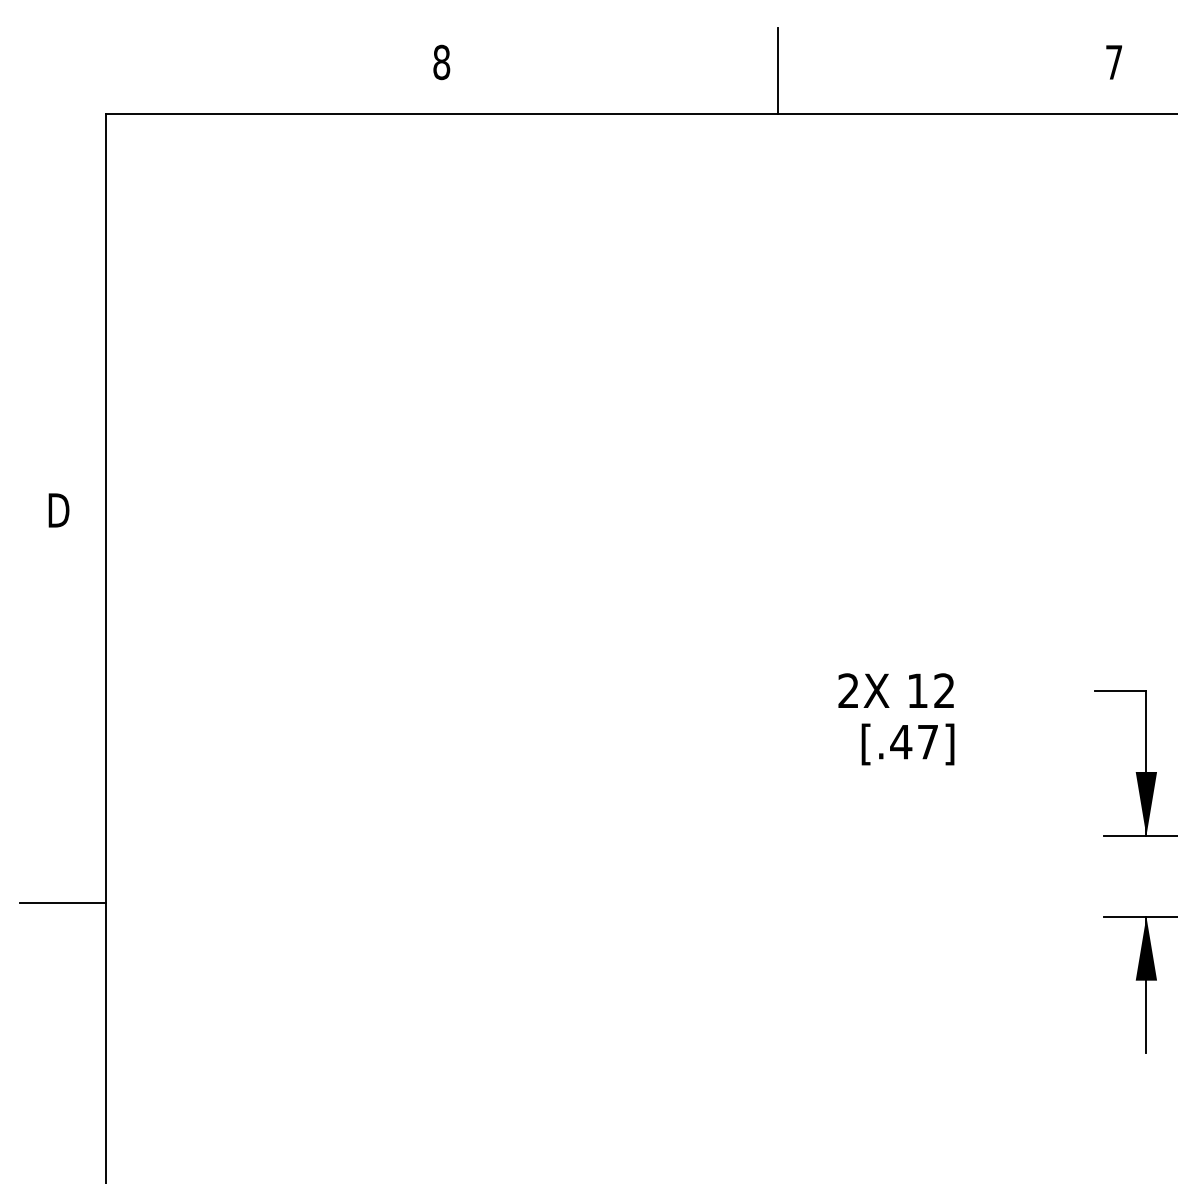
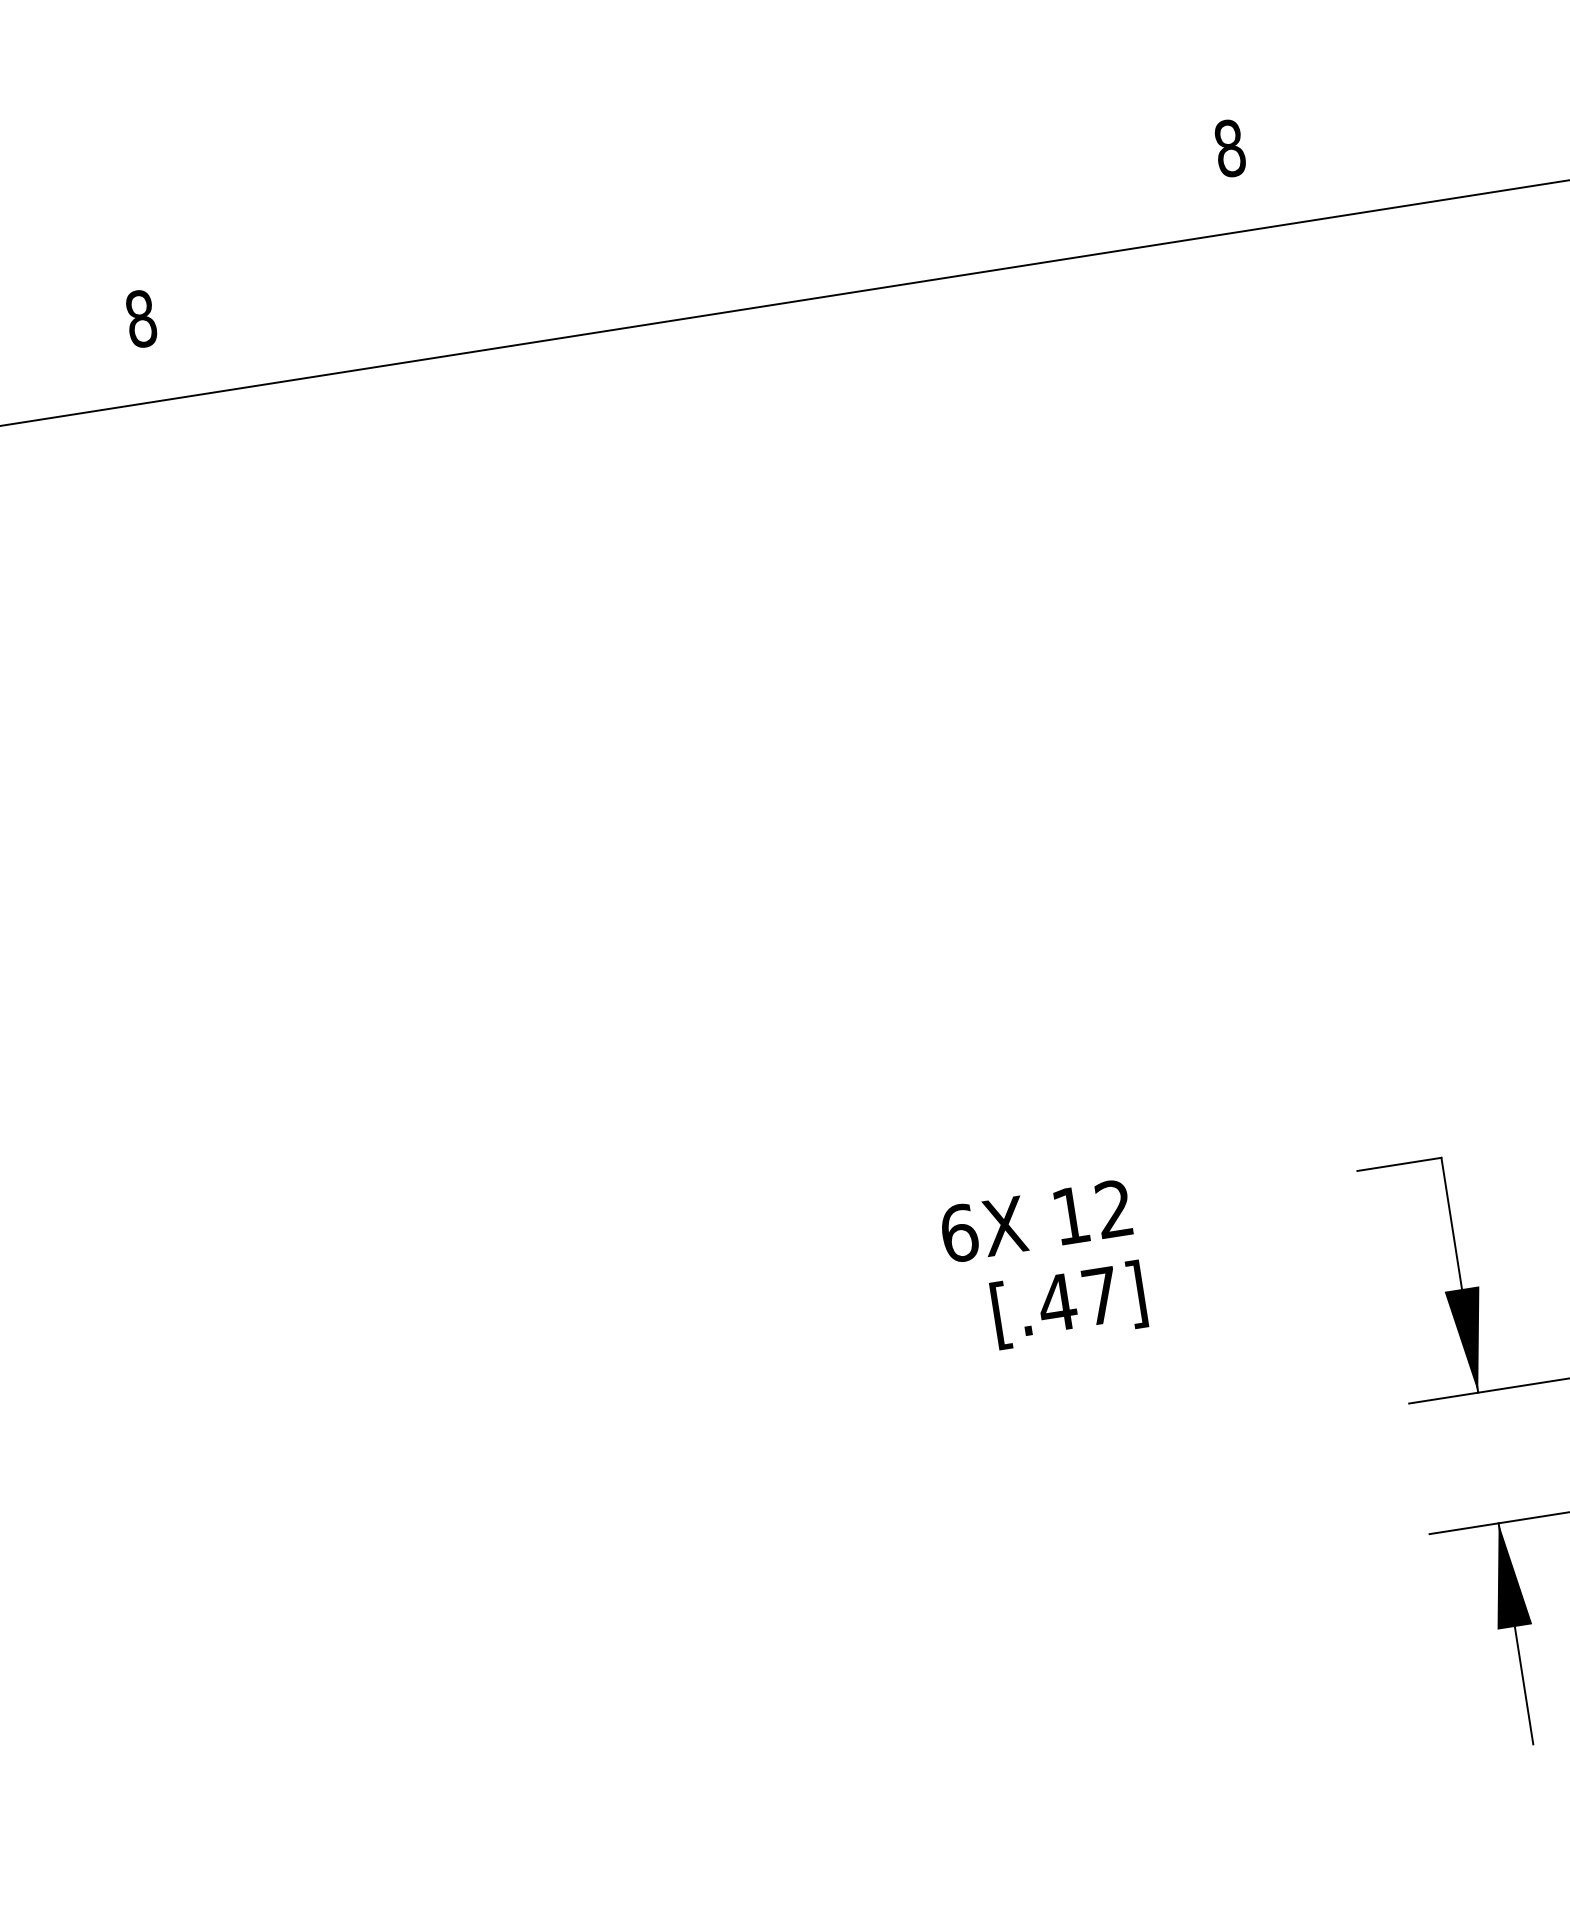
text: (1113, 62) -> (1228, 148), 7 -> 8
line: (778, 70) -> (688, 246), removed
text: (848, 690) -> (958, 1232), 2X -> 6X

